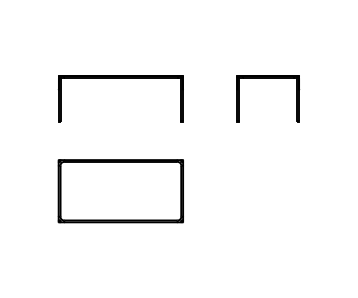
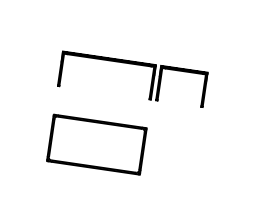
part: (268, 78) -> (184, 71), moved

